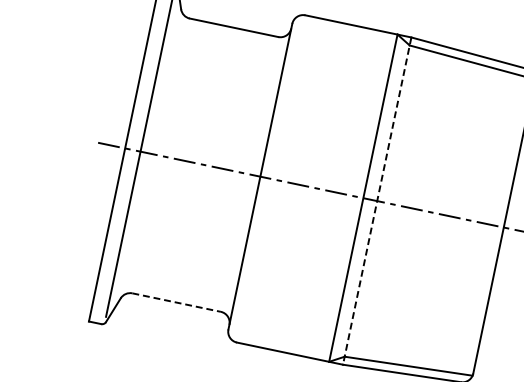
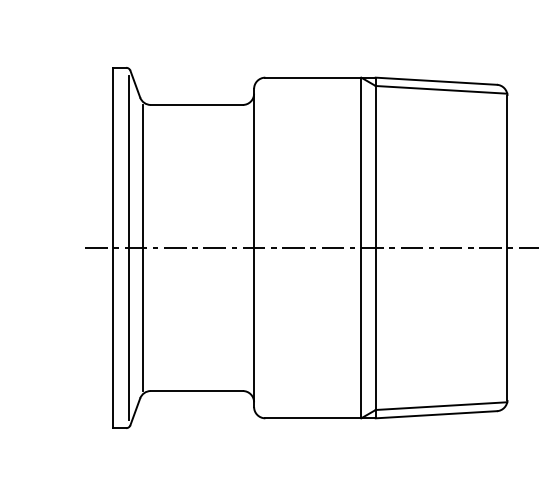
line: (153, 153) -> (142, 247), added
line: (376, 201) -> (375, 248), dashed -> solid
line: (177, 303) -> (197, 391), dashed -> solid

